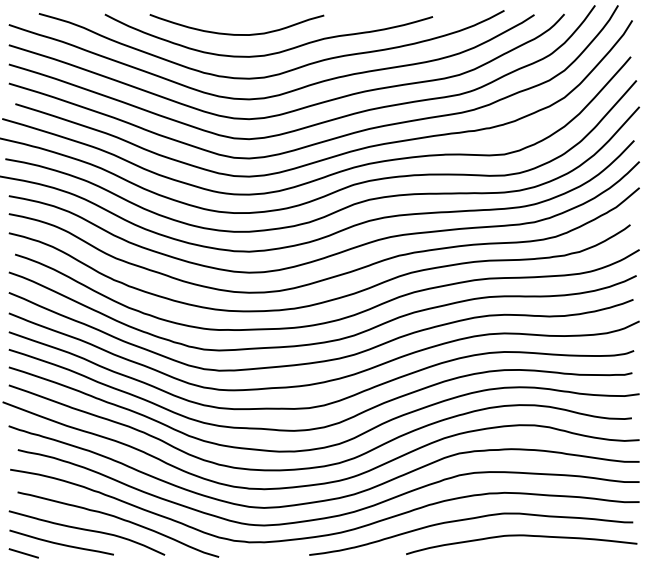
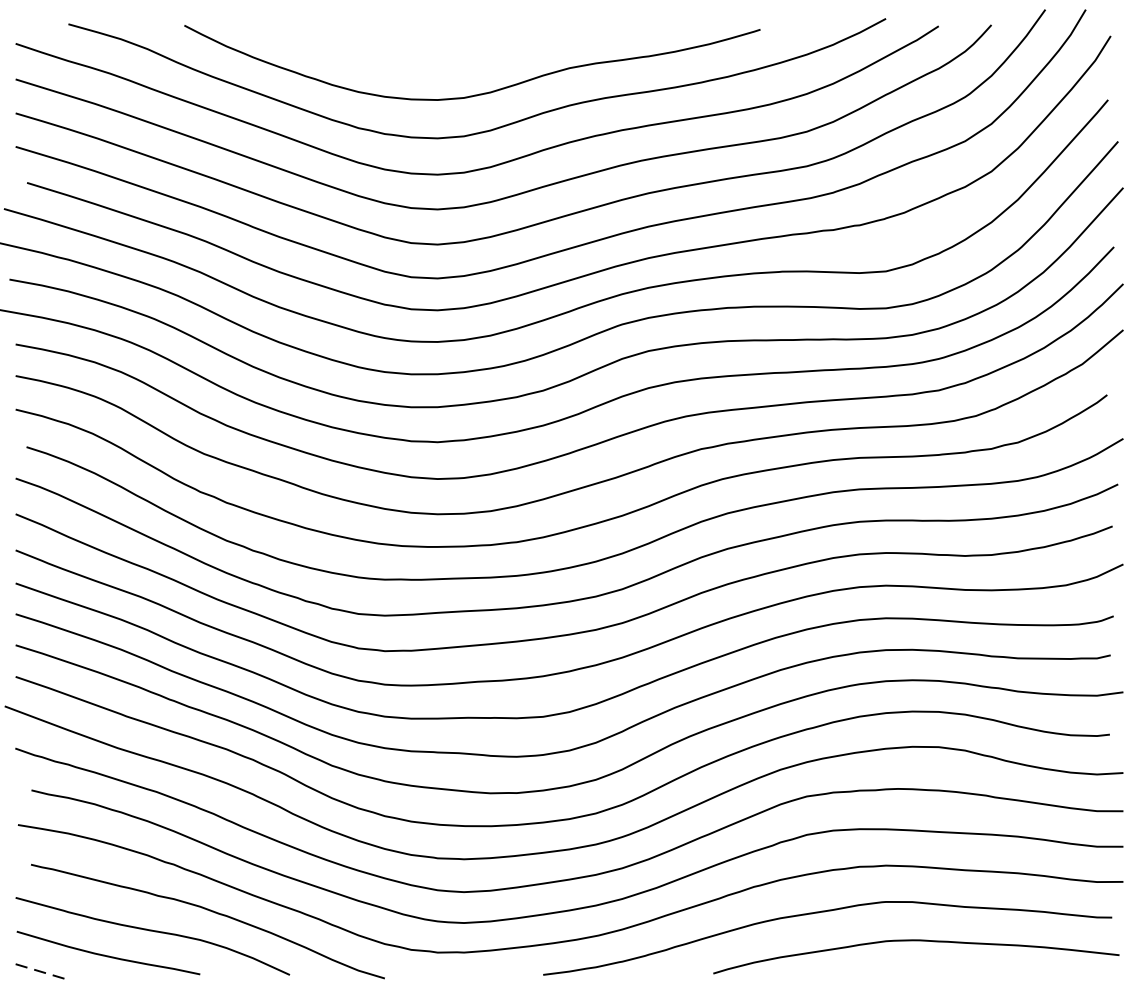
curve: (233, 33) -> (410, 58), removed
line: (23, 553) -> (41, 972), solid -> dashed

